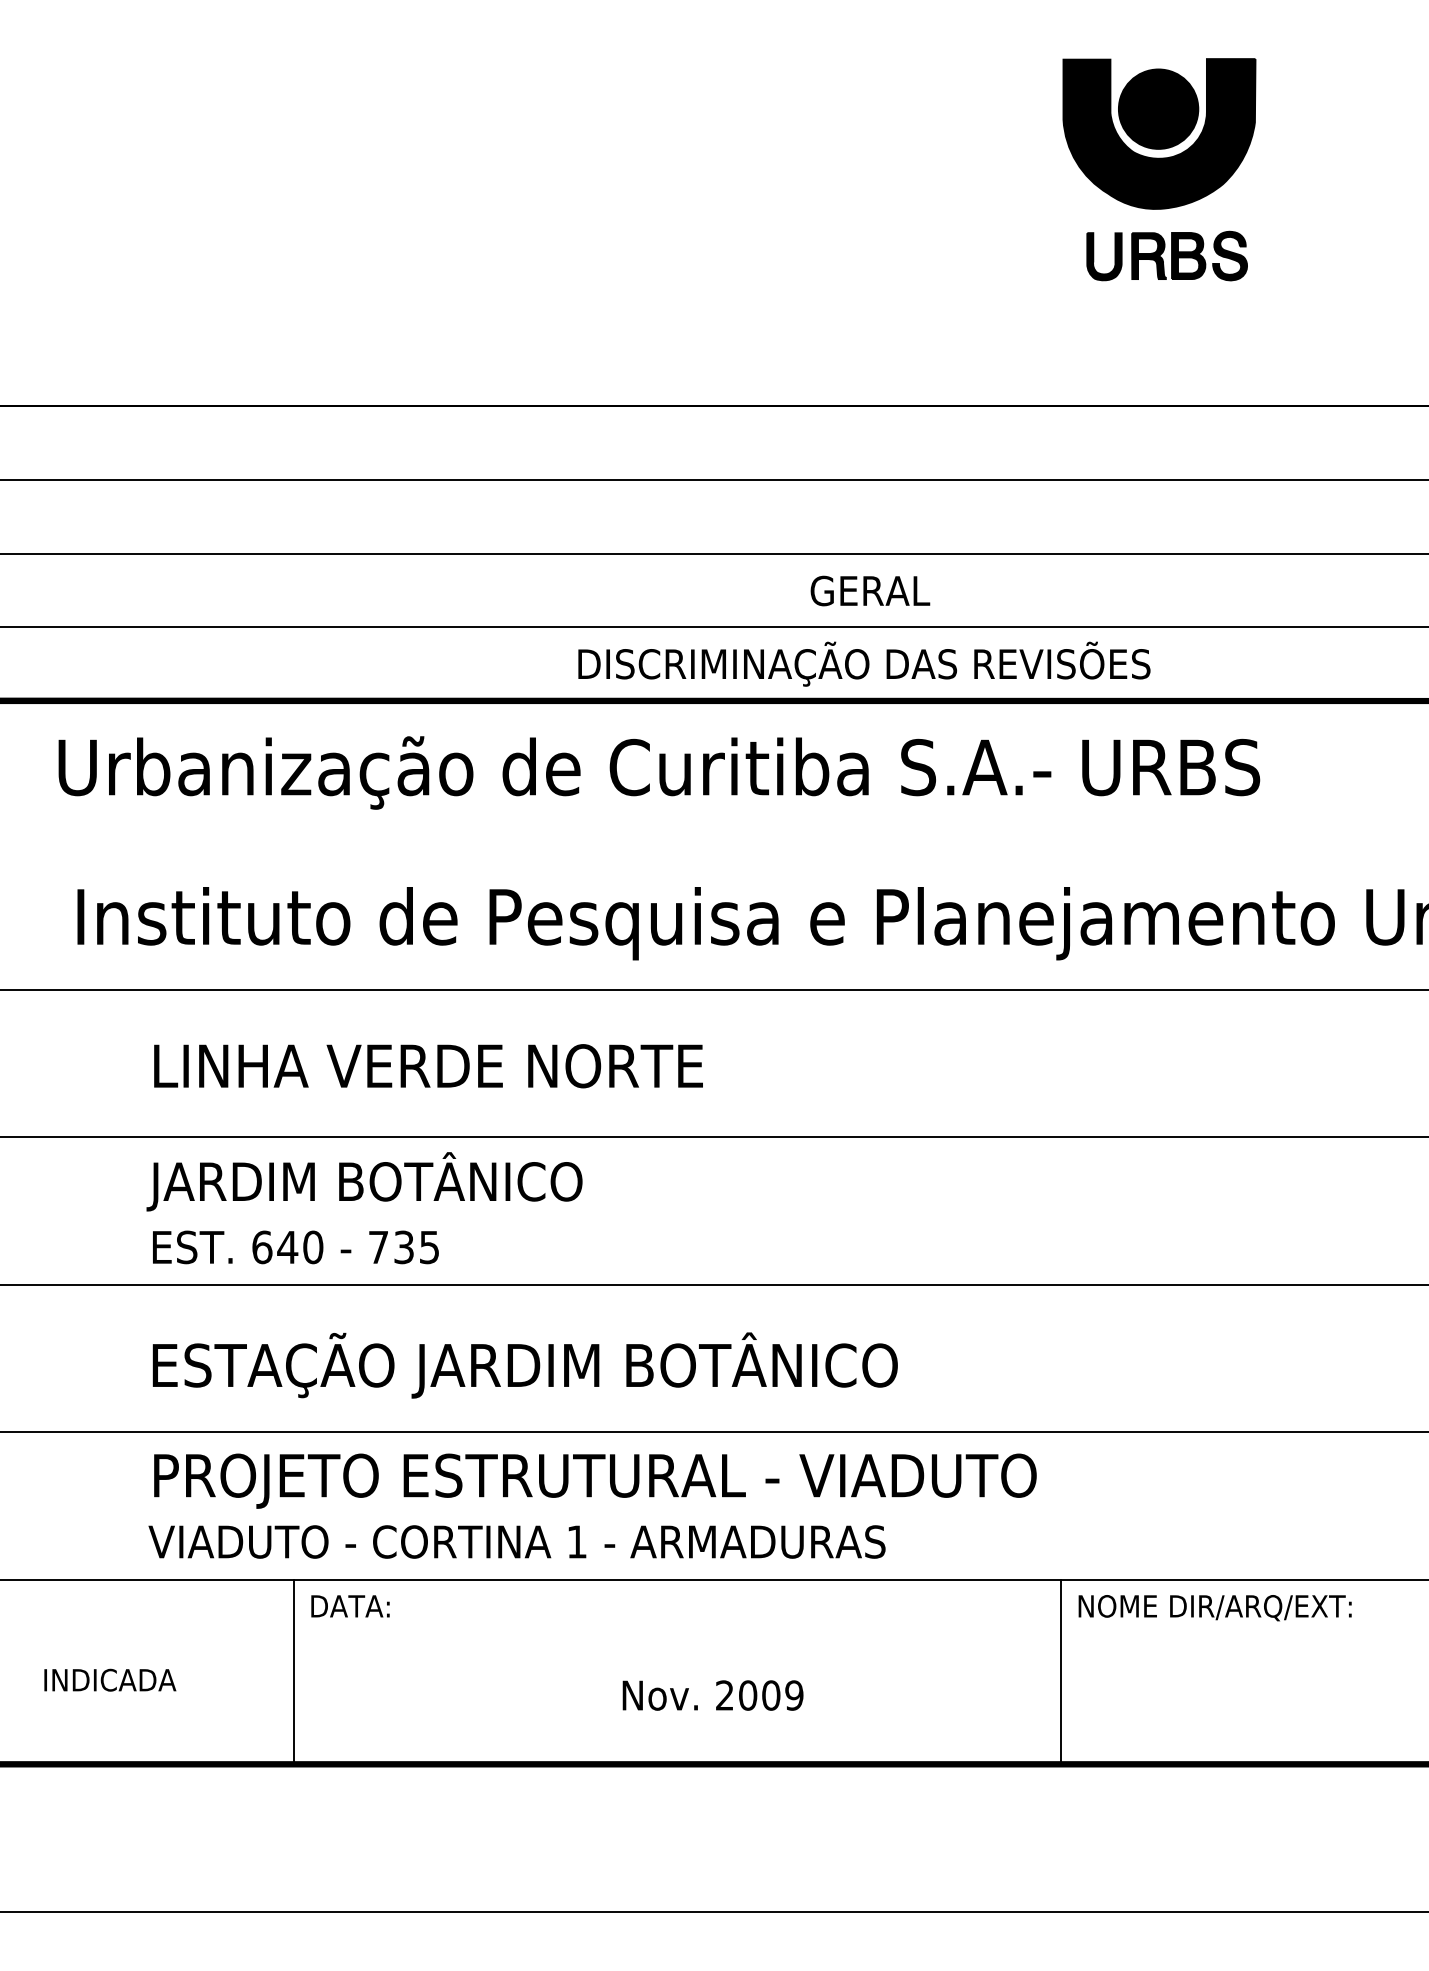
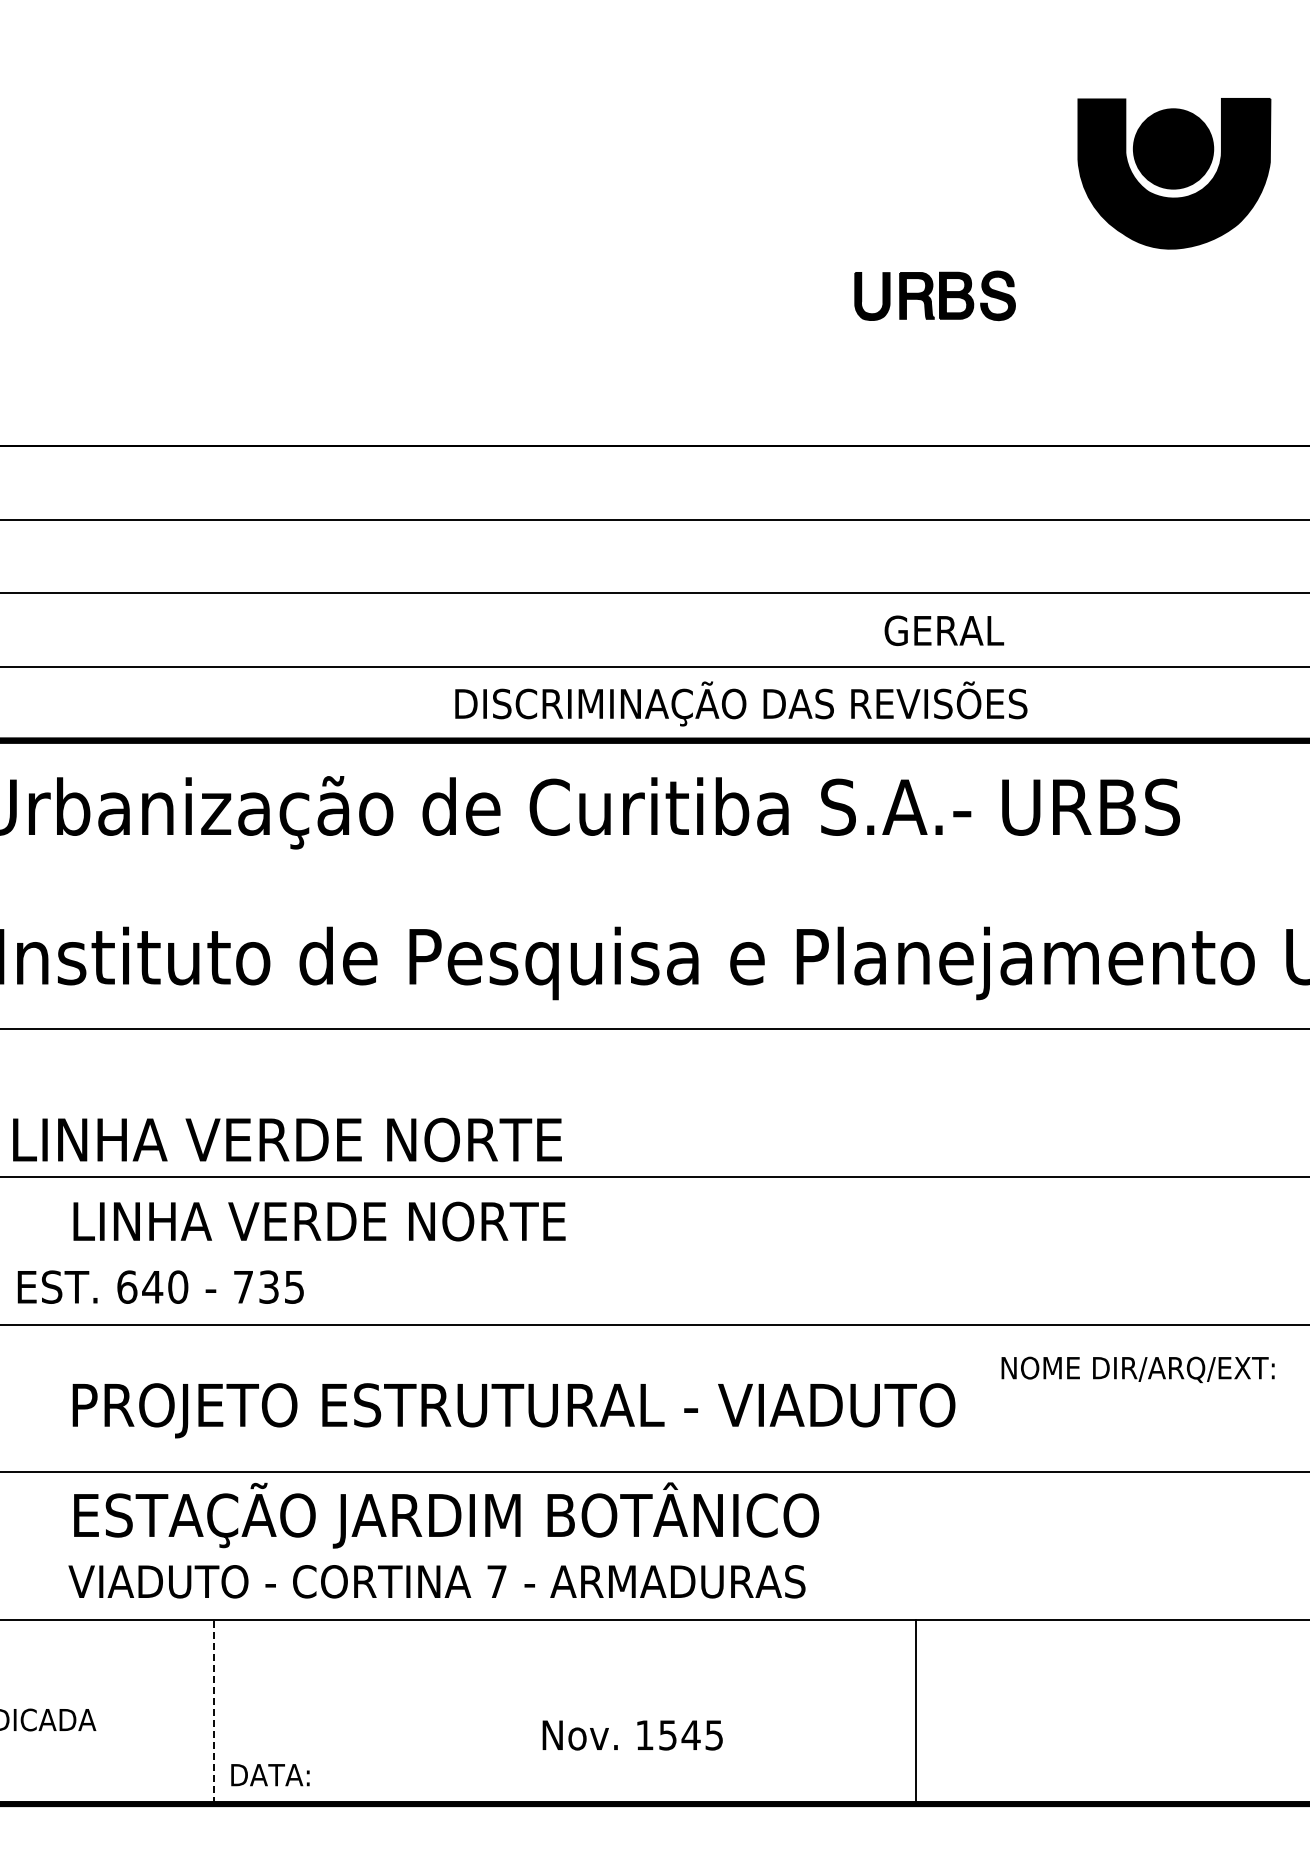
part: (1159, 133) -> (1174, 173), moved
part: (1166, 255) -> (934, 295), moved
text: (870, 590) -> (944, 630), moved
text: (864, 663) -> (741, 703), moved
text: (428, 1066) -> (287, 1140), moved
text: (395, 1181) -> (315, 1221), JARDIM BOTÂNICO -> LINHA VERDE NORTE
text: (295, 1247) -> (160, 1287), moved
text: (596, 1365) -> (516, 1405), ESTAÇÃO JARDIM BOTÂNICO -> PROJETO ESTRUTURAL - VIADUTO
text: (597, 1475) -> (517, 1515), PROJETO ESTRUTURAL - VIADUTO -> ESTAÇÃO JARDIM BOTÂNICO
text: (576, 1541) -> (496, 1581), 1 -> 7
text: (350, 1606) -> (270, 1775), moved
text: (1214, 1608) -> (1137, 1370), moved
line: (293, 1671) -> (213, 1711), solid -> dashed
line: (1061, 1671) -> (916, 1711), moved
text: (759, 1695) -> (679, 1735), 2009 -> 1545

